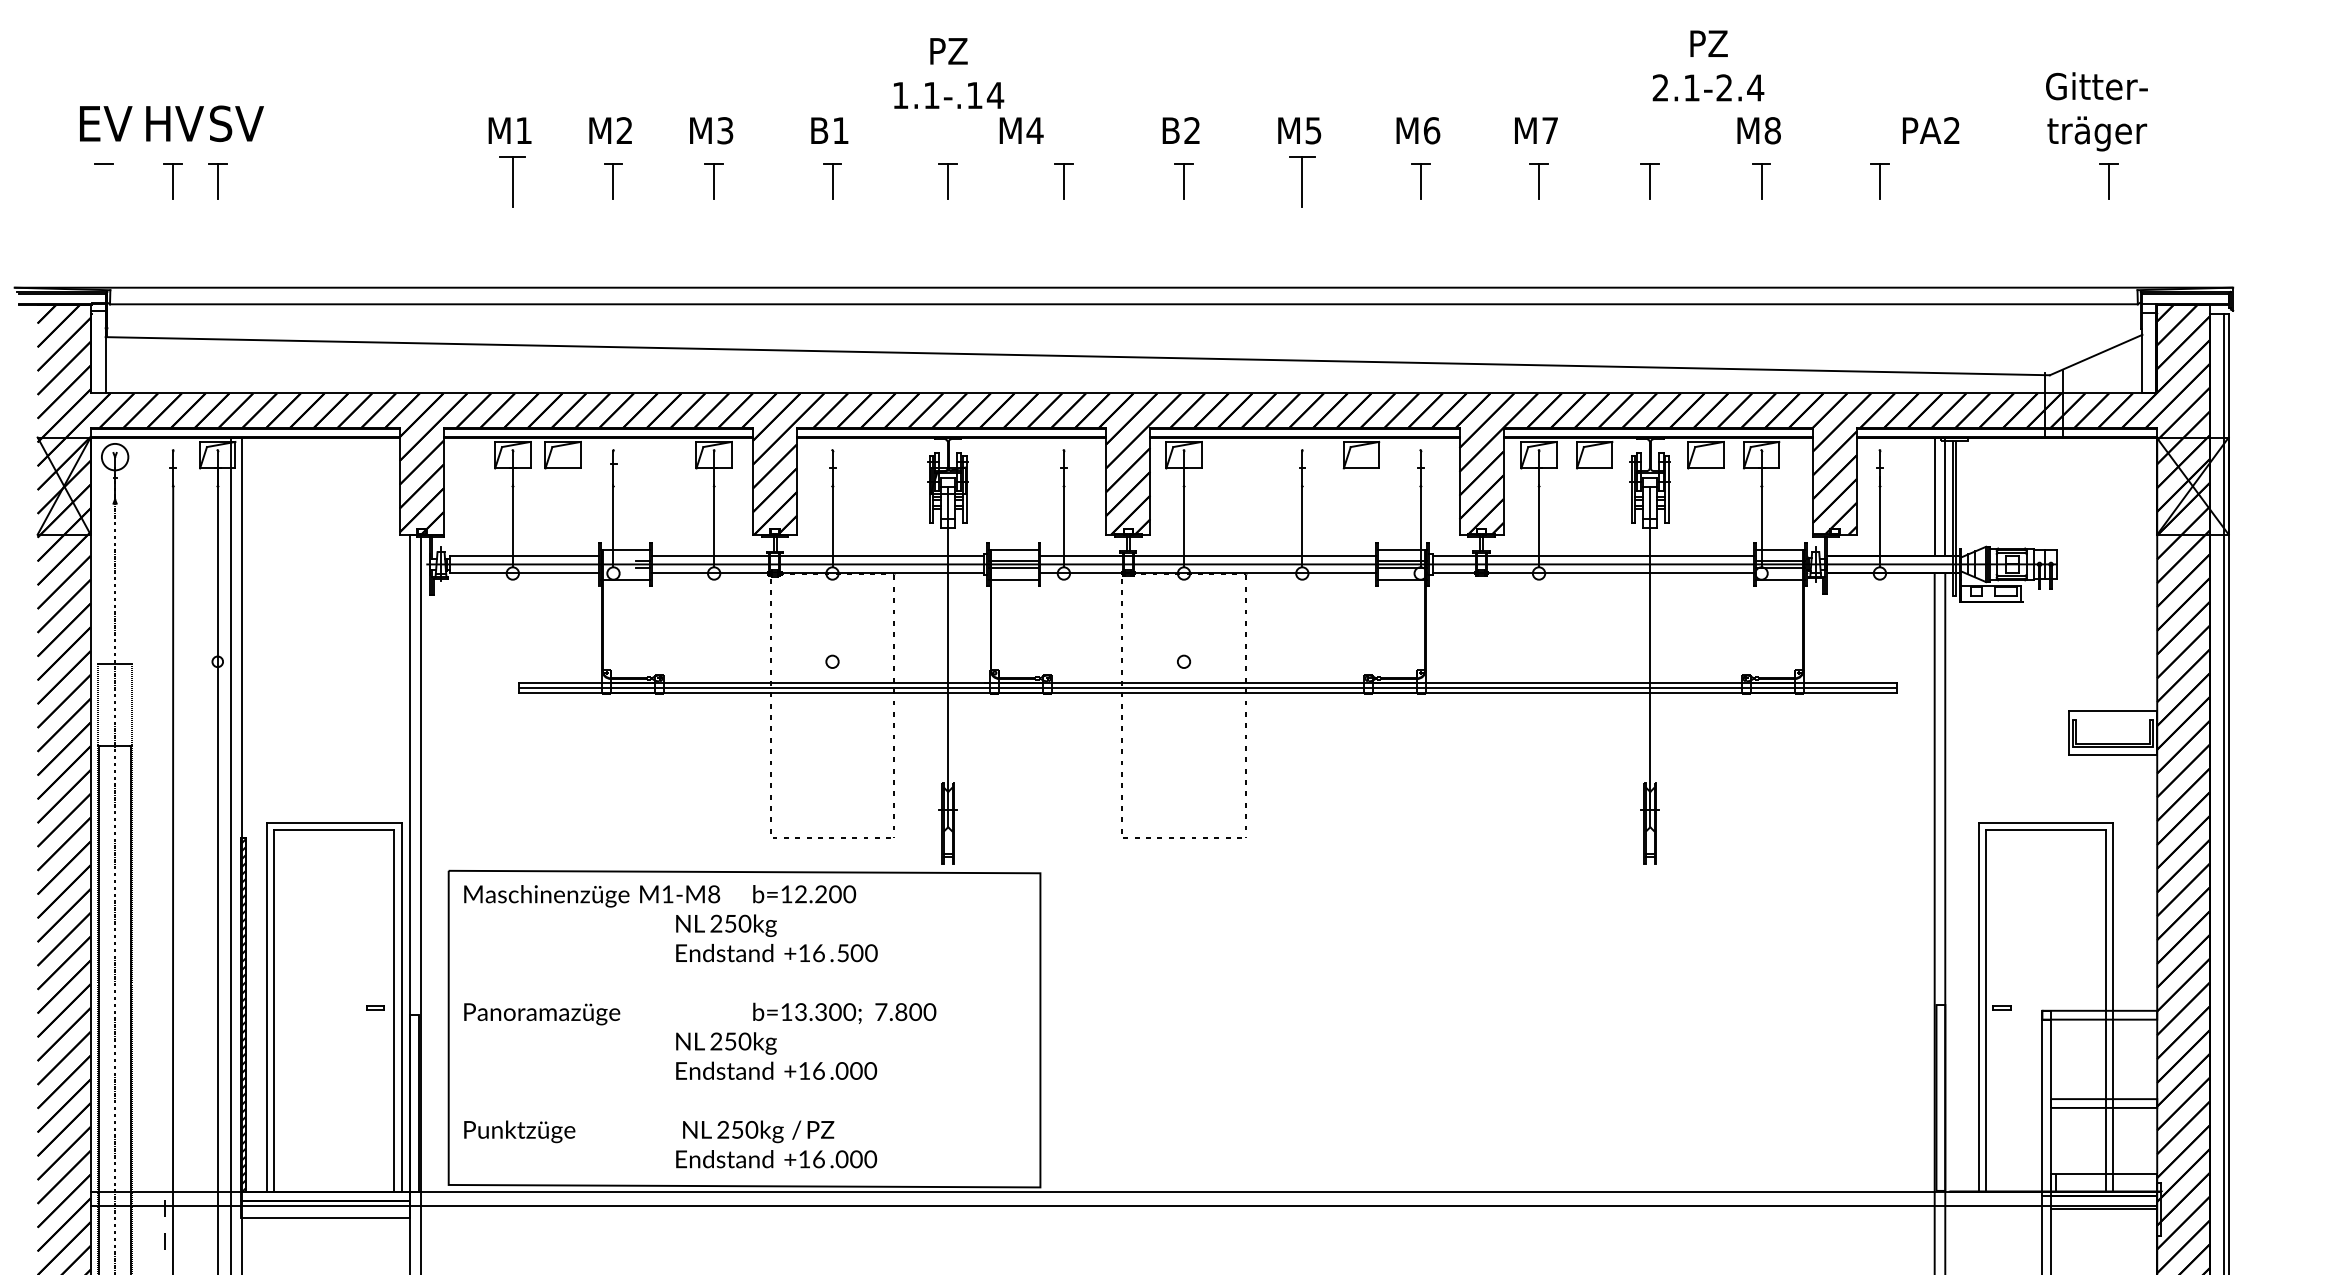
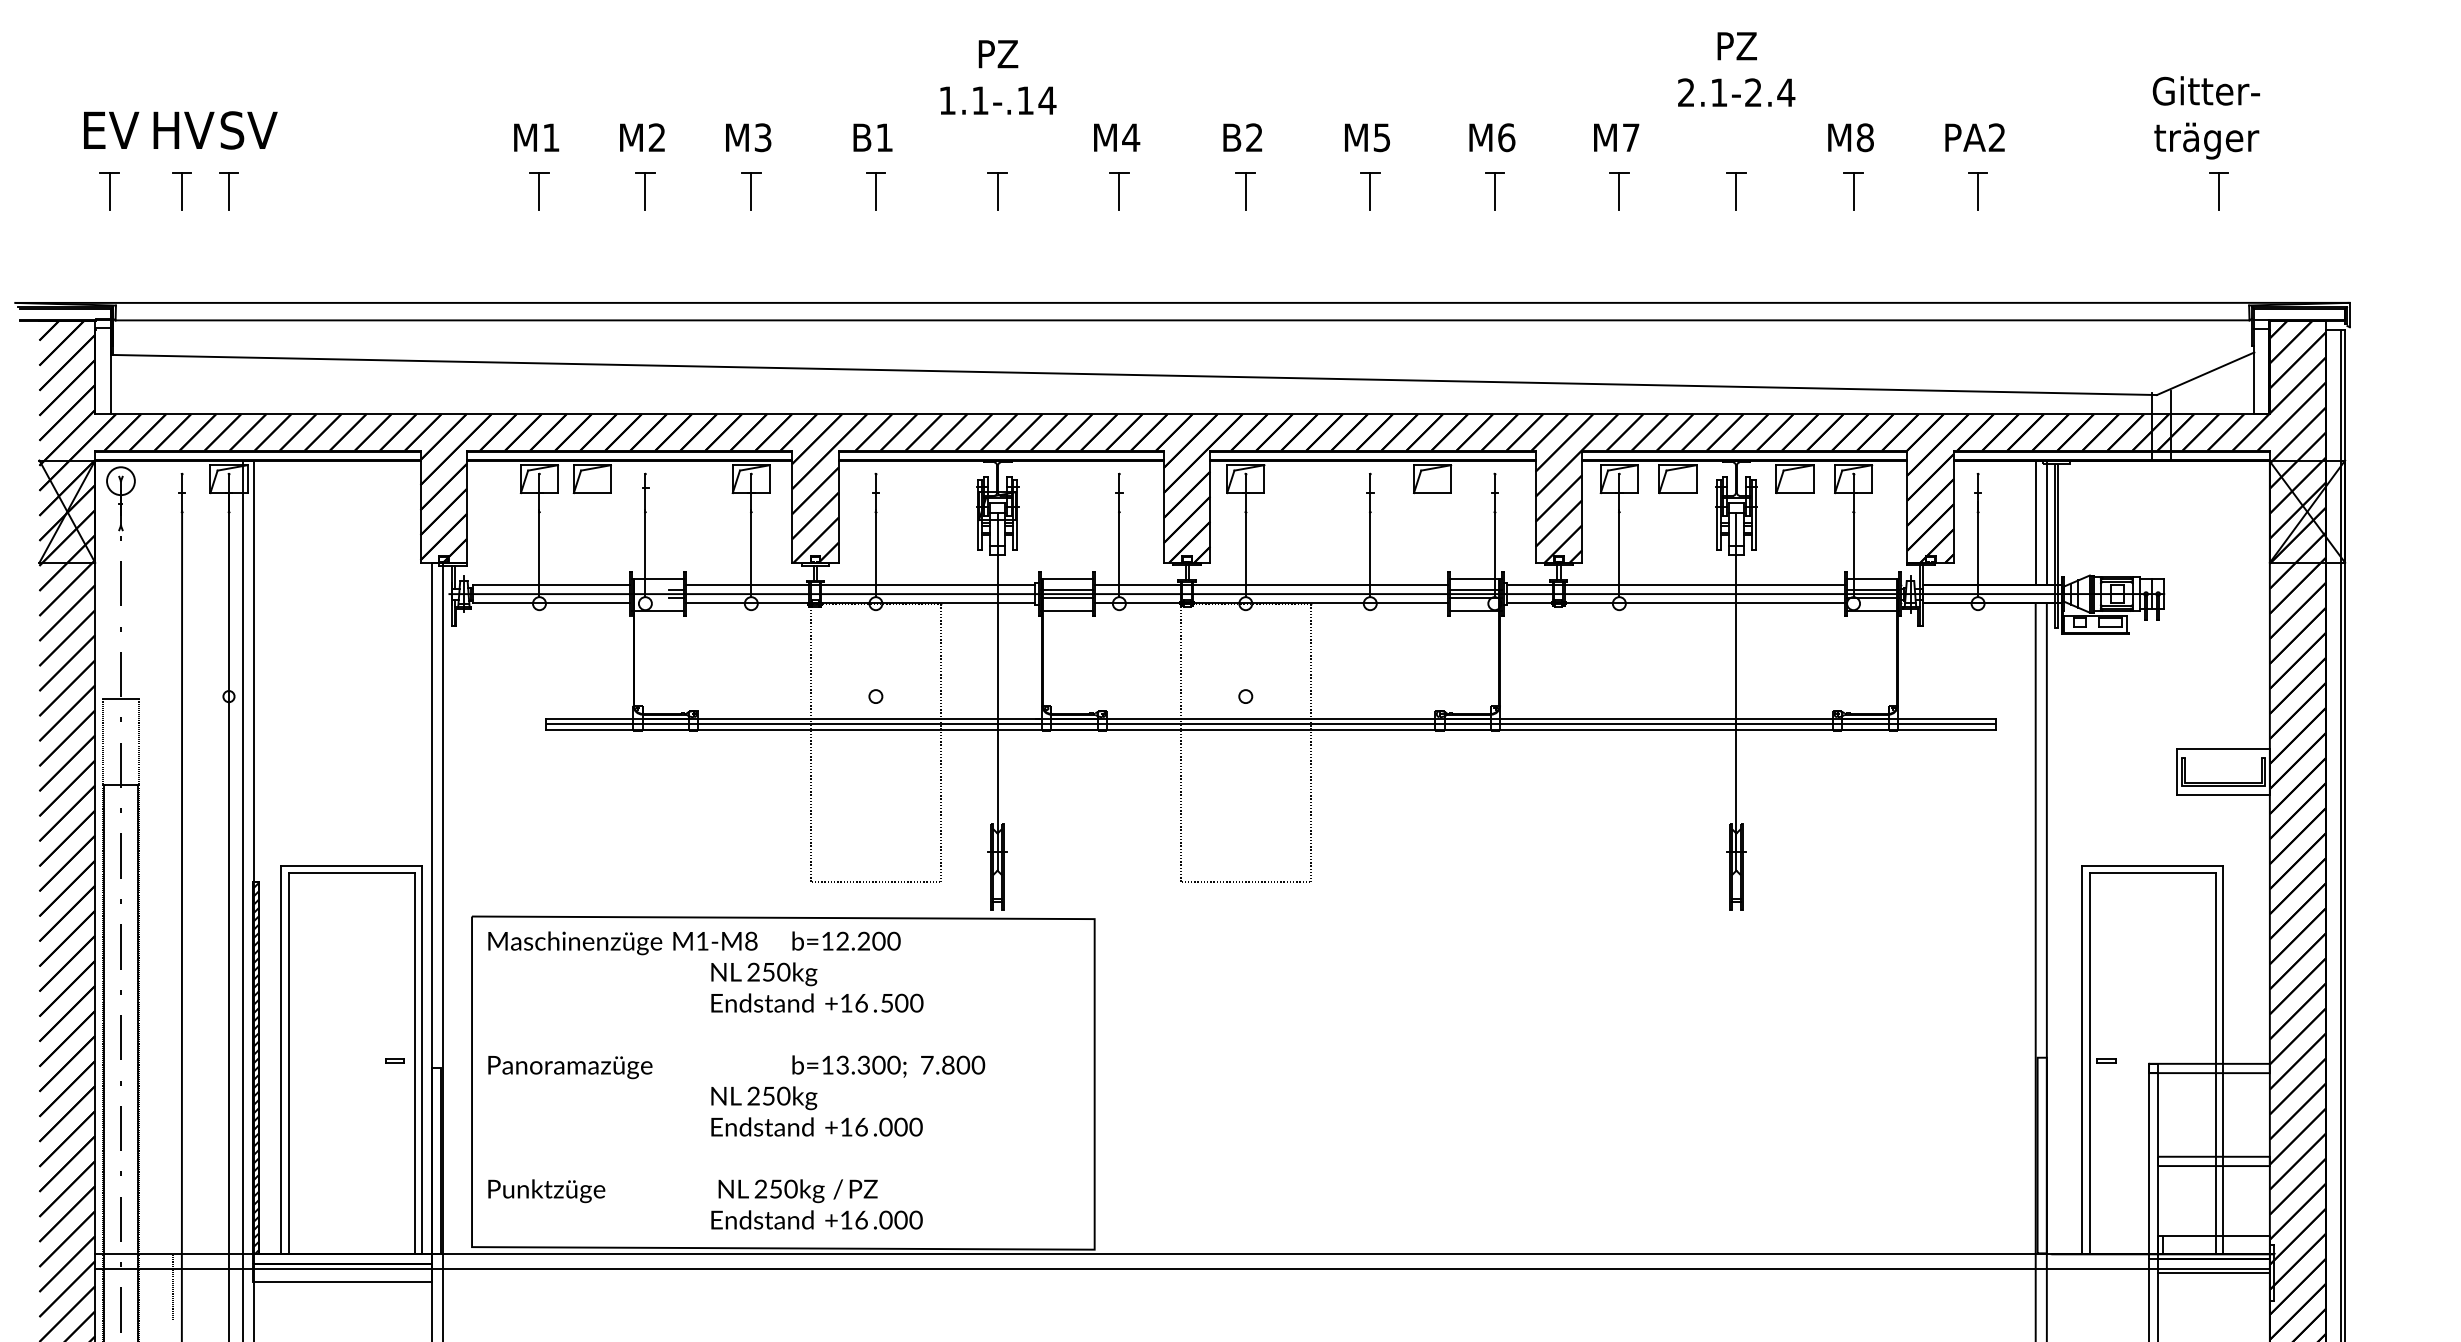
text: (1708, 65) -> (1736, 69), moved
text: (1021, 130) -> (1116, 137), moved
text: (1931, 130) -> (1975, 137), moved
line: (104, 181) -> (109, 191), added
part: (512, 181) -> (539, 191), size x0.71
part: (1302, 181) -> (1370, 191), size x0.71

